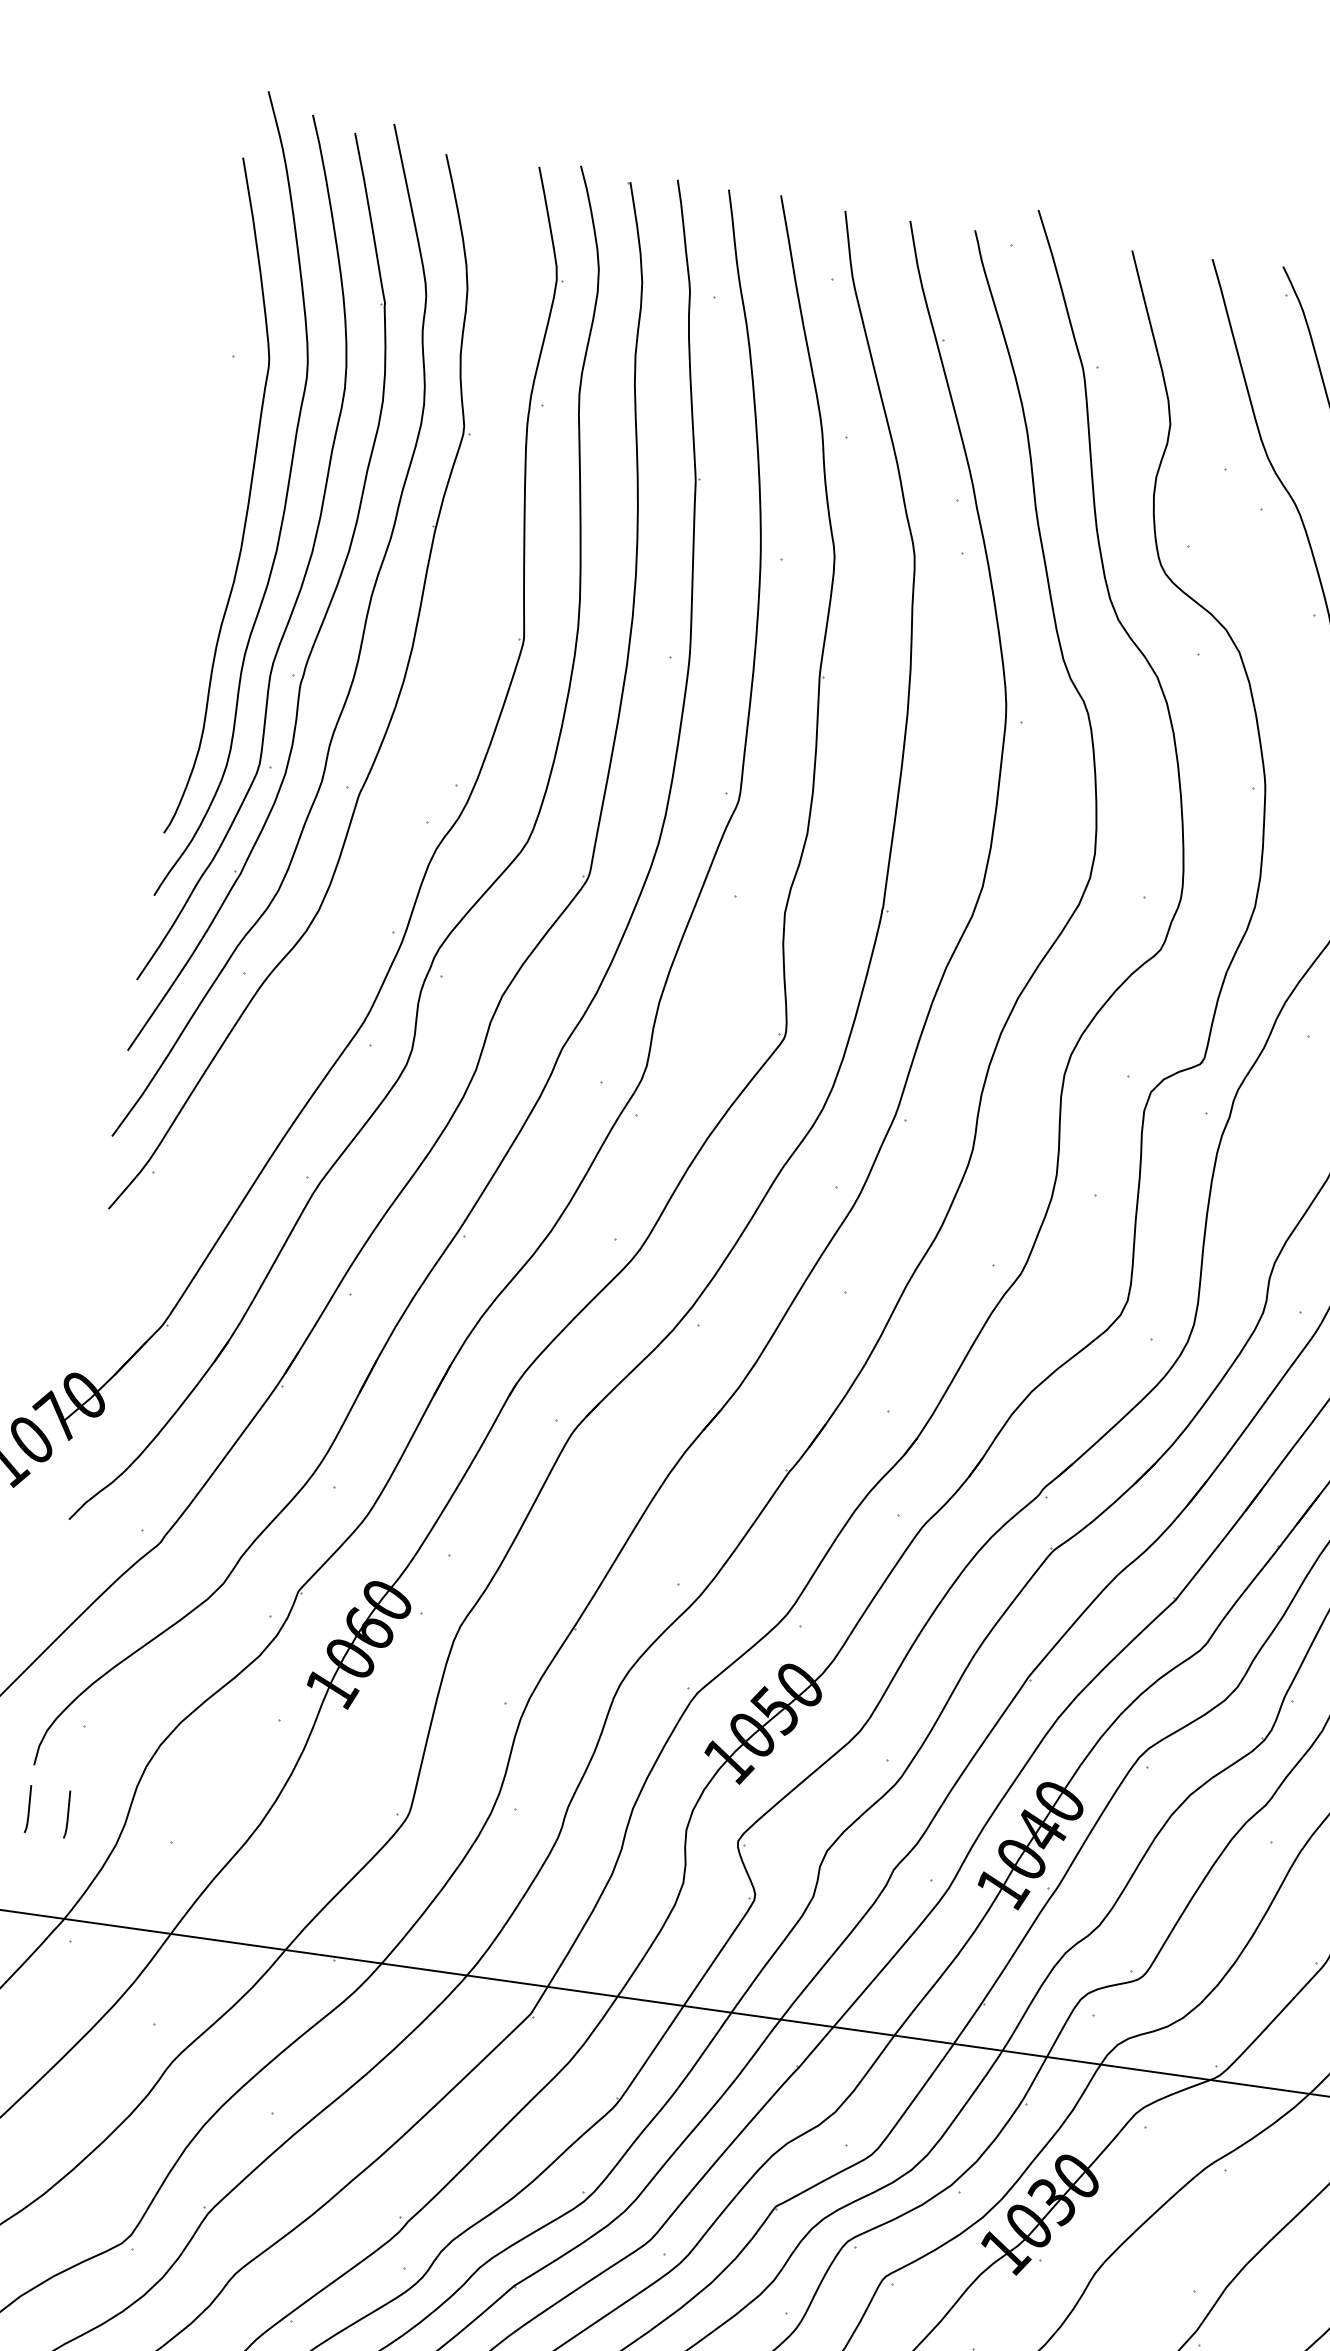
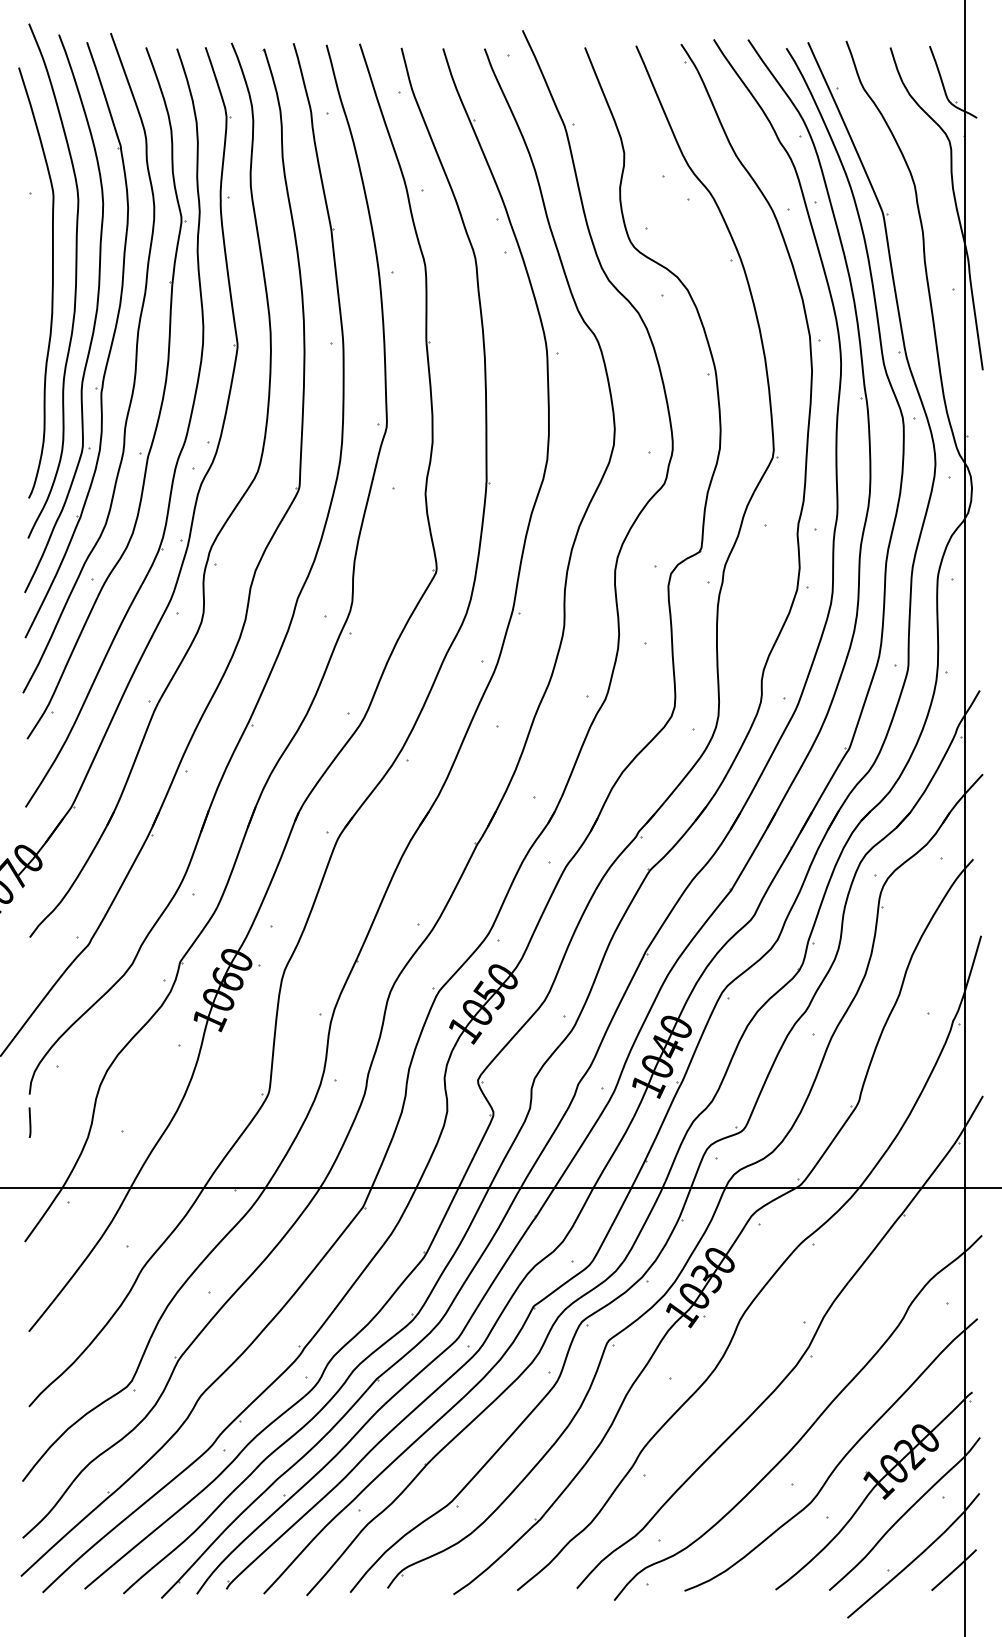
part: (409, 794) -> (179, 452), added
line: (66, 1814) -> (54, 1122), removed

